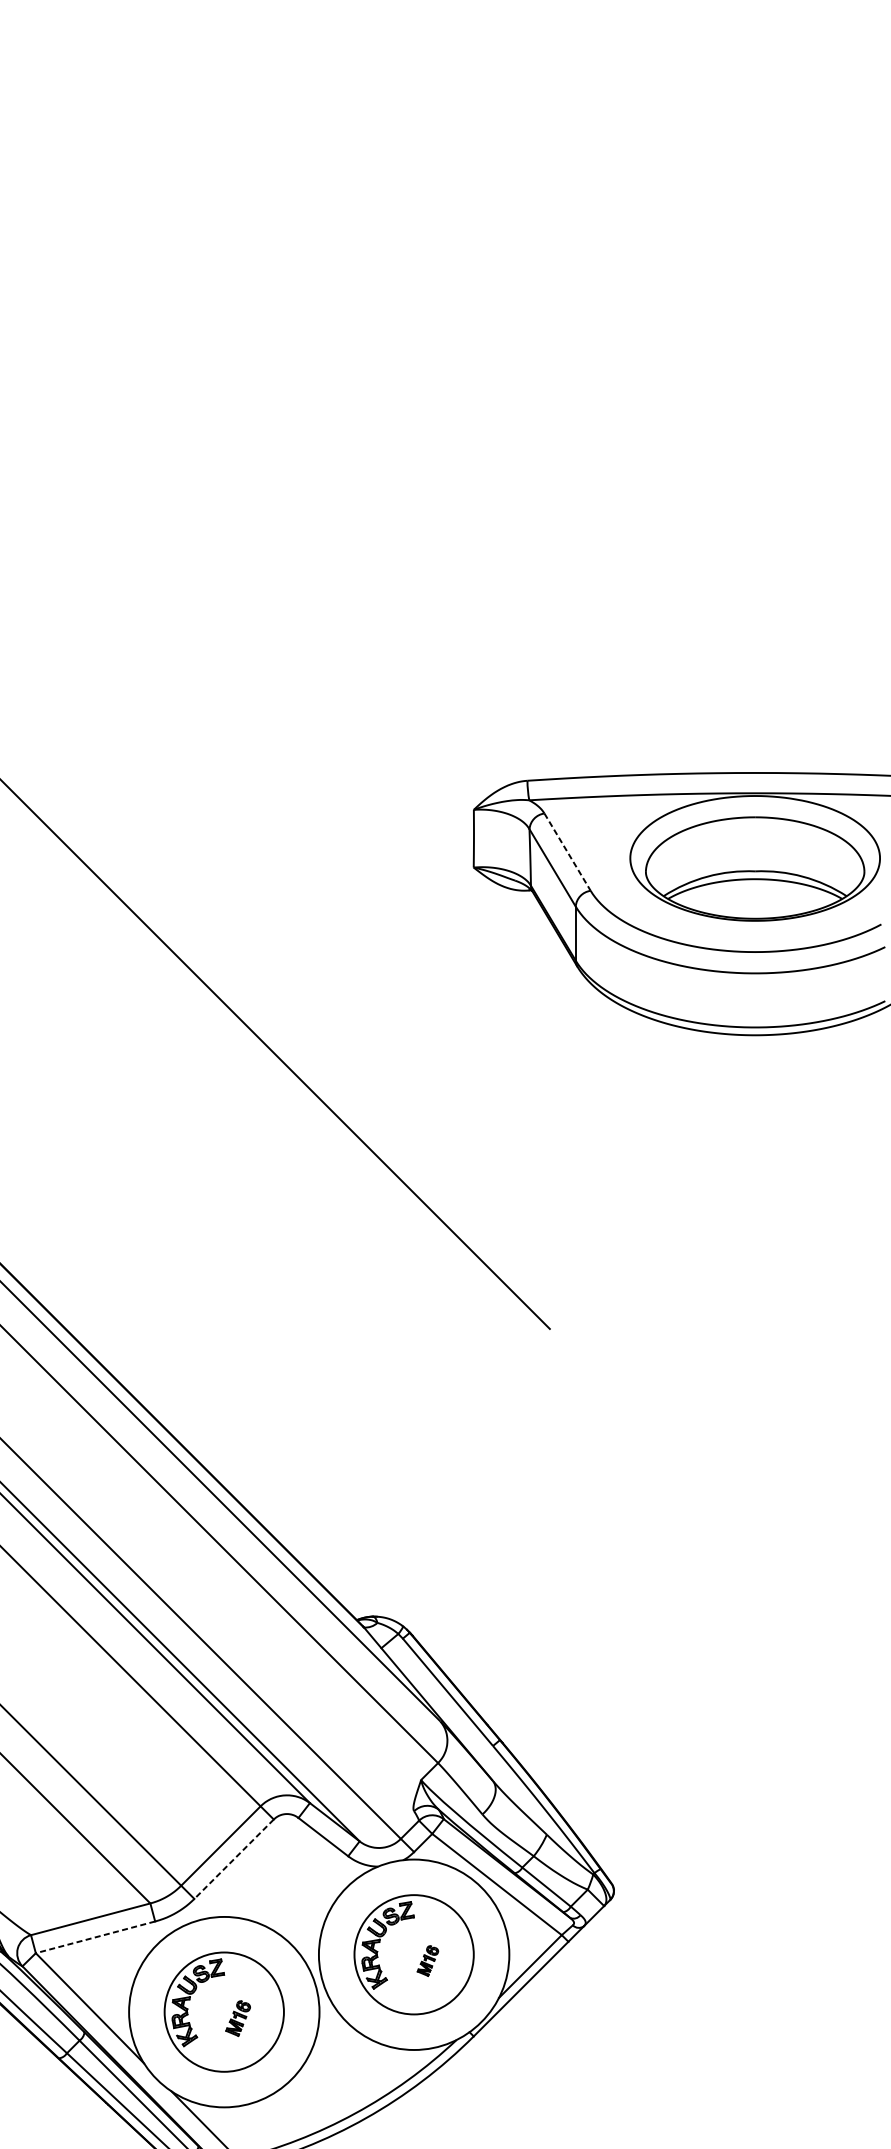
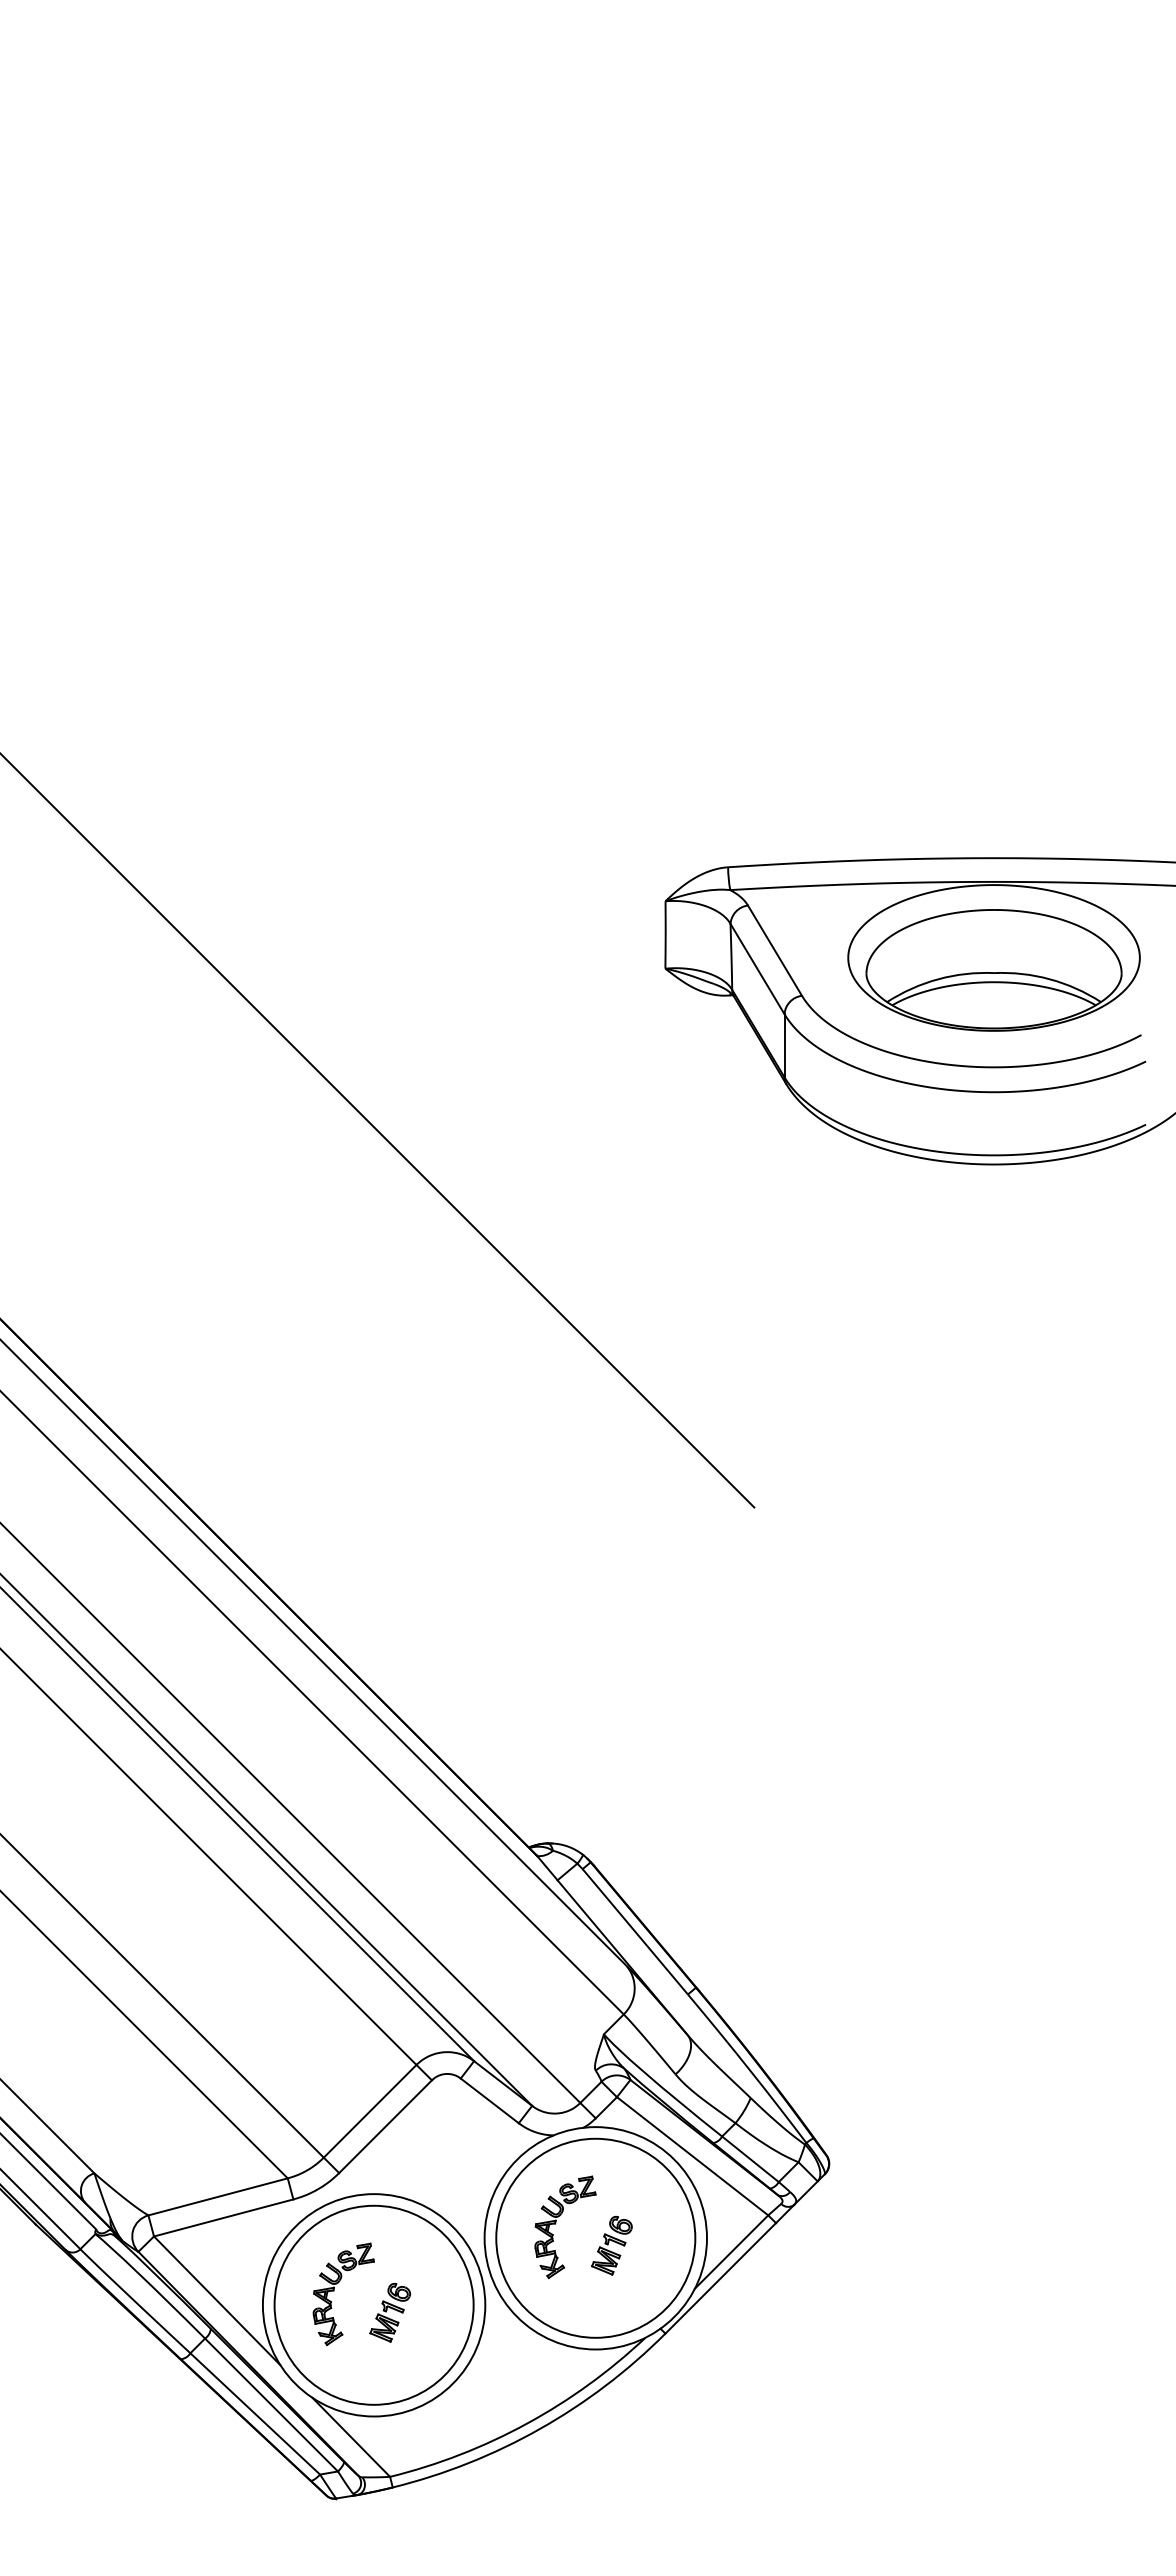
line: (567, 852) -> (774, 950), dashed -> solid
line: (234, 1859) -> (385, 2126), dashed -> solid
line: (95, 1937) -> (223, 2218), dashed -> solid
circle: (413, 1954) -> (595, 2237), size x1.43
part: (427, 1960) -> (611, 2245), size x1.67
circle: (223, 2011) -> (373, 2304), size x1.43
part: (238, 2018) -> (390, 2312), size x1.43

